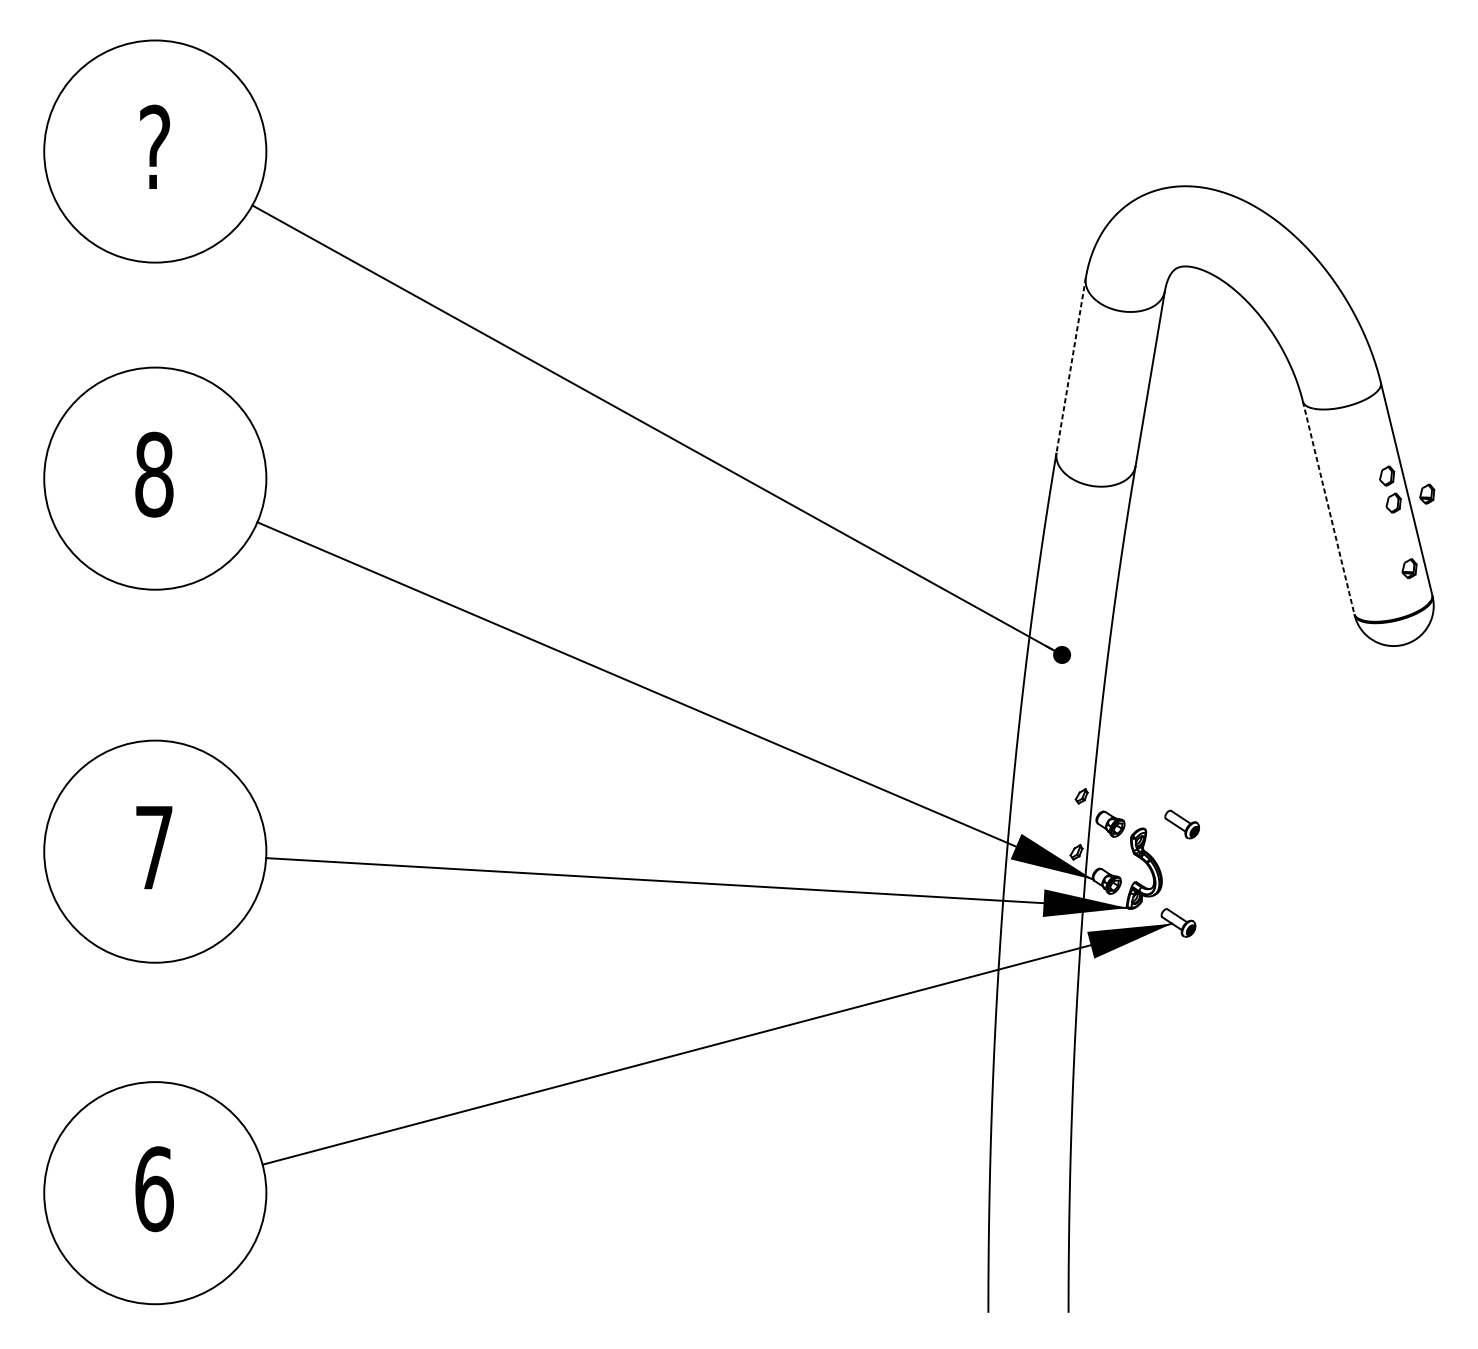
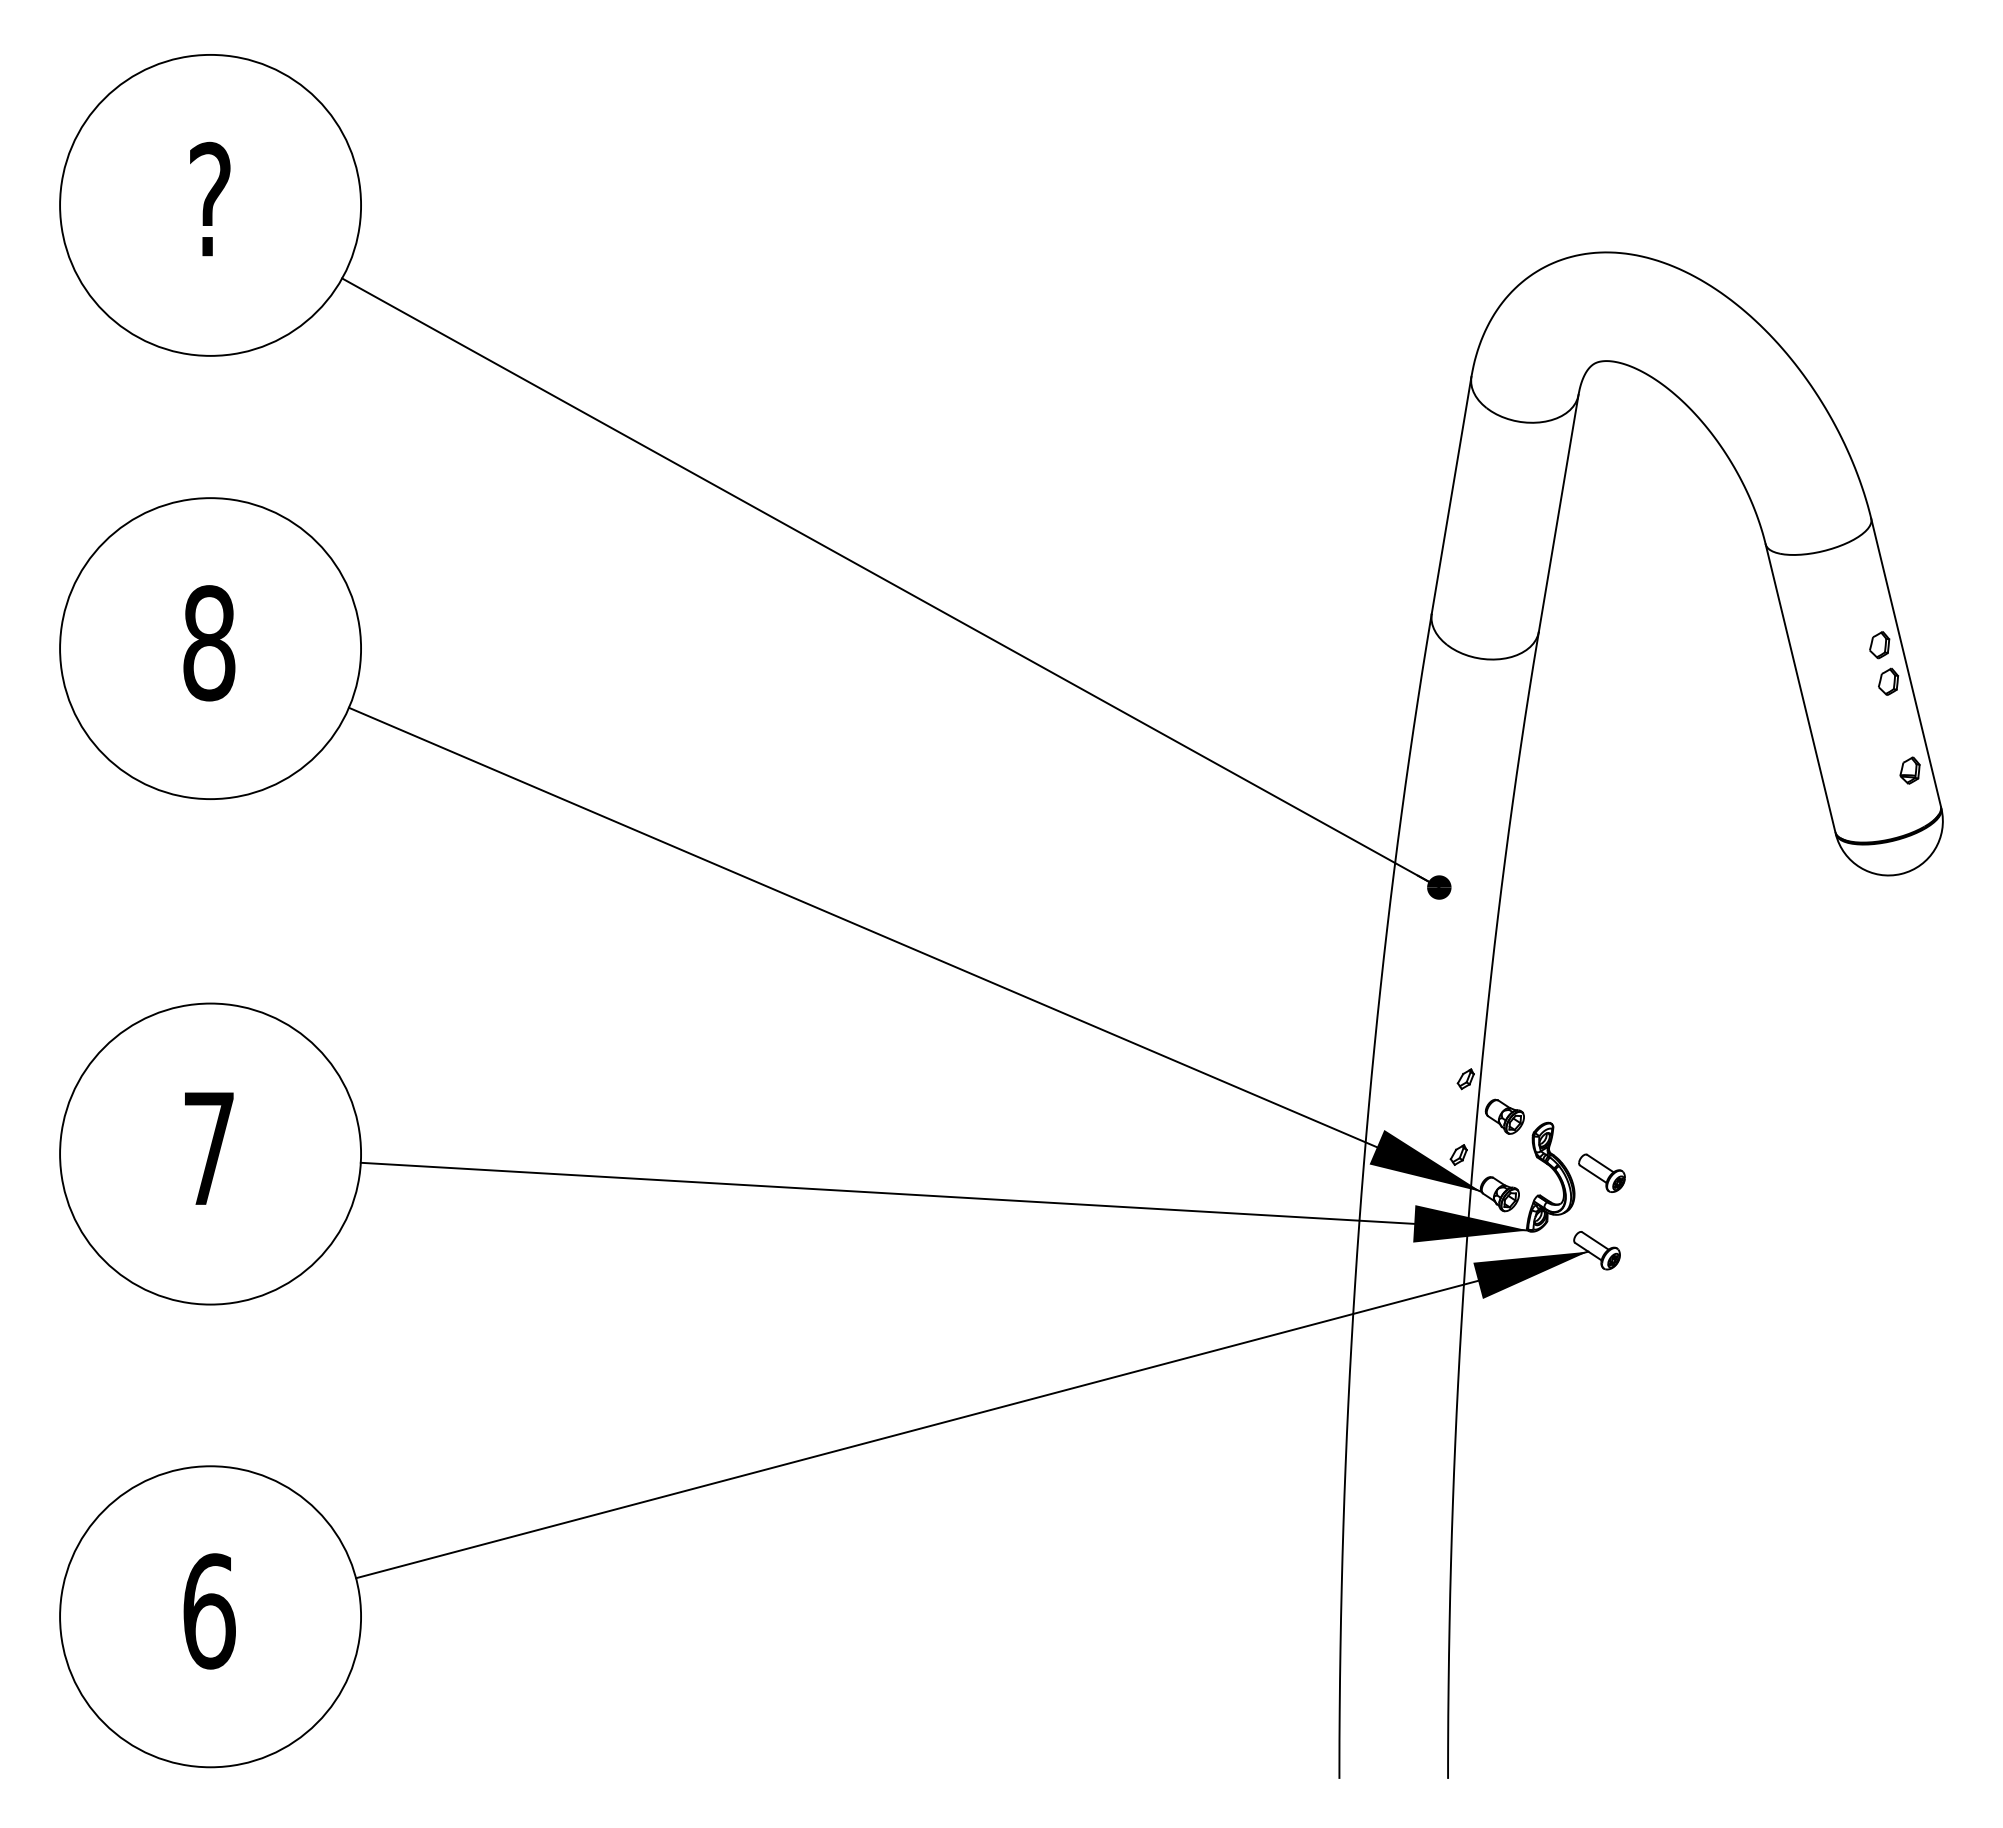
line: (1071, 365) -> (1451, 495), dashed -> solid
part: (1426, 494) -> (1933, 669), removed
line: (1328, 508) -> (1800, 688), dashed -> solid
part: (1181, 823) -> (1601, 1172), moved

